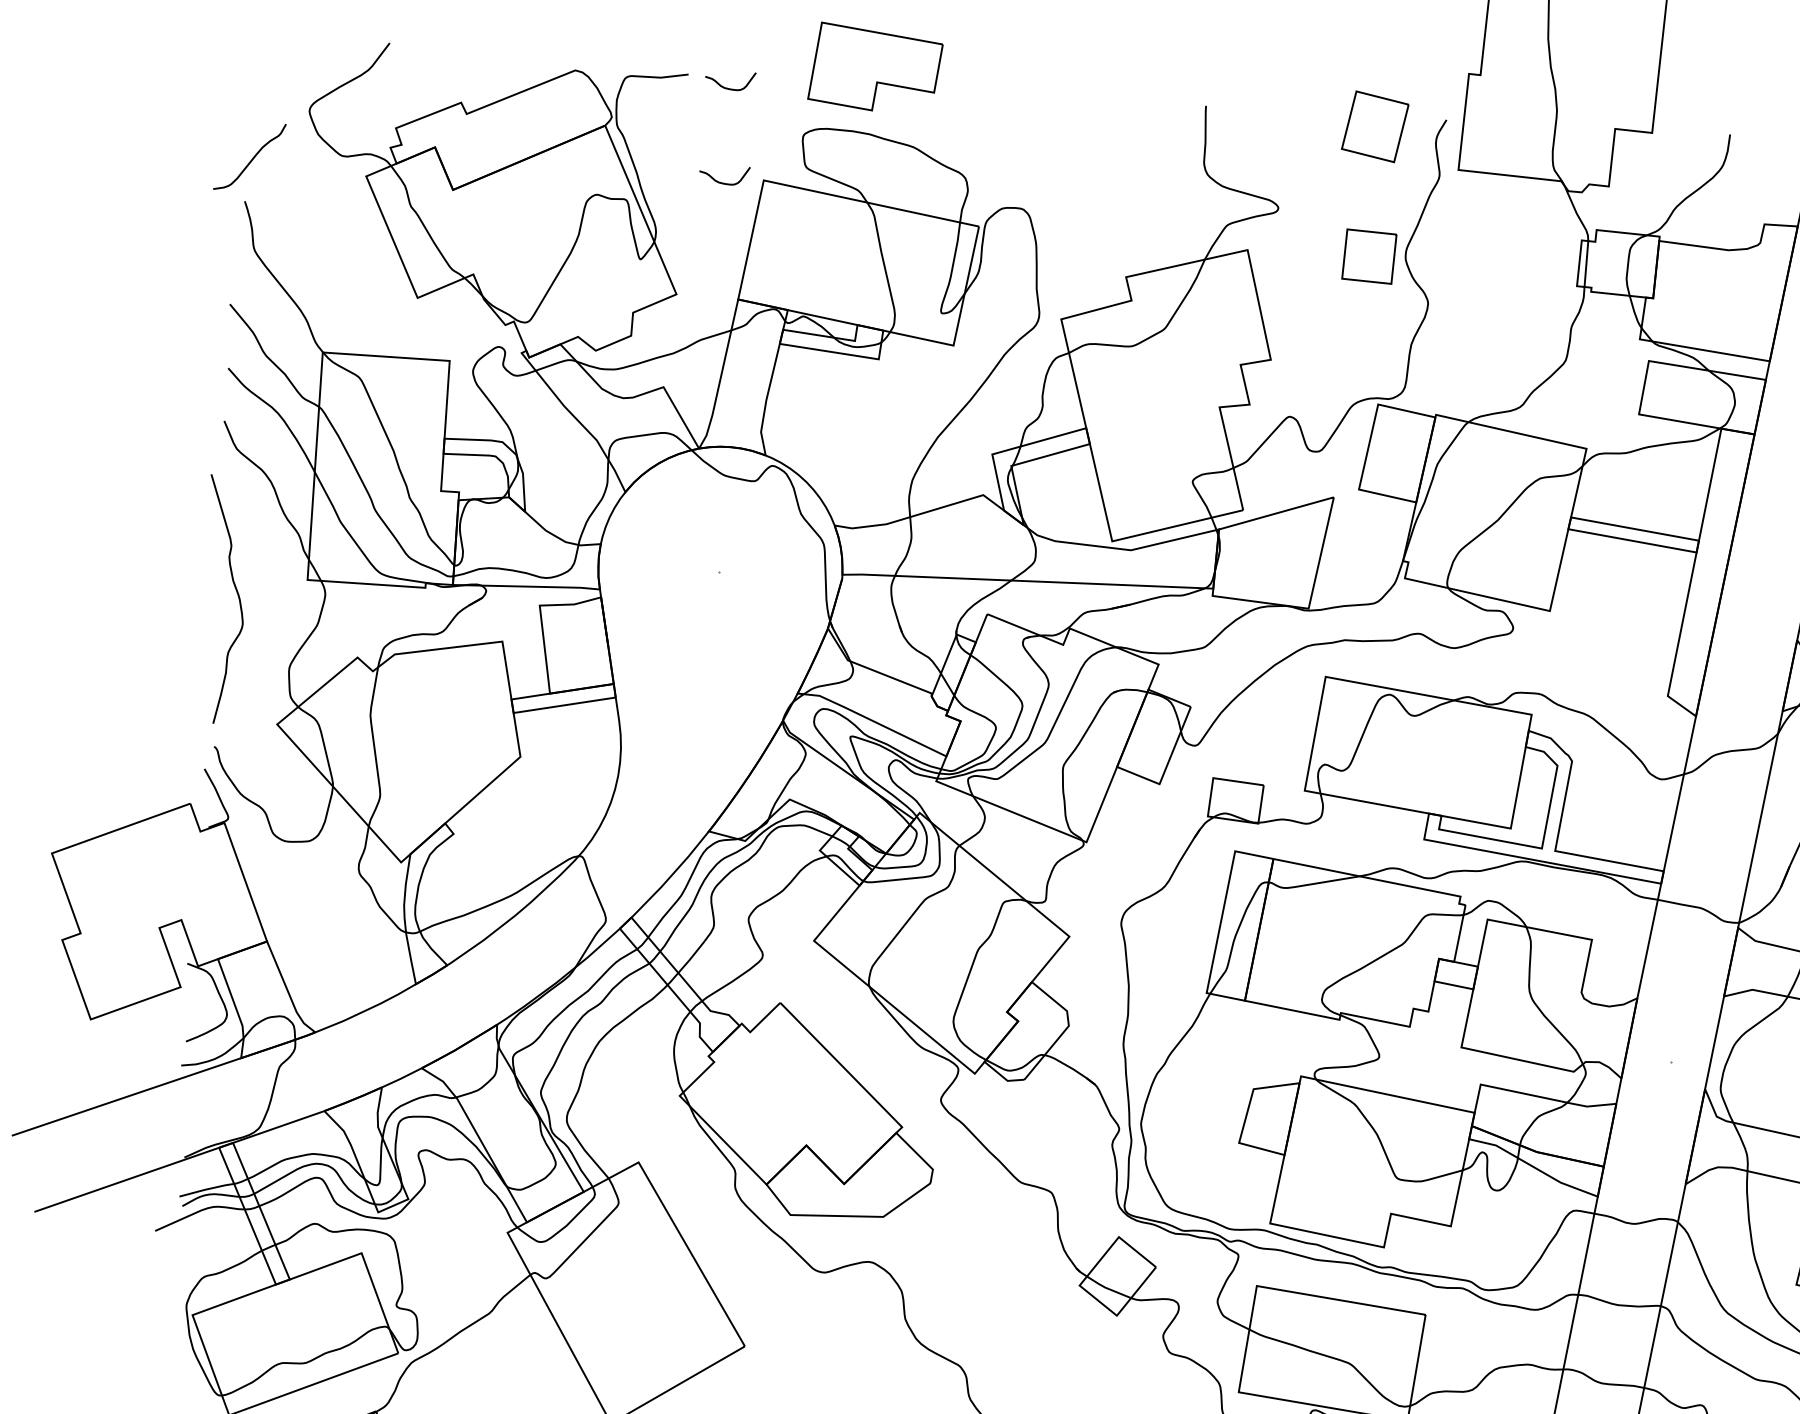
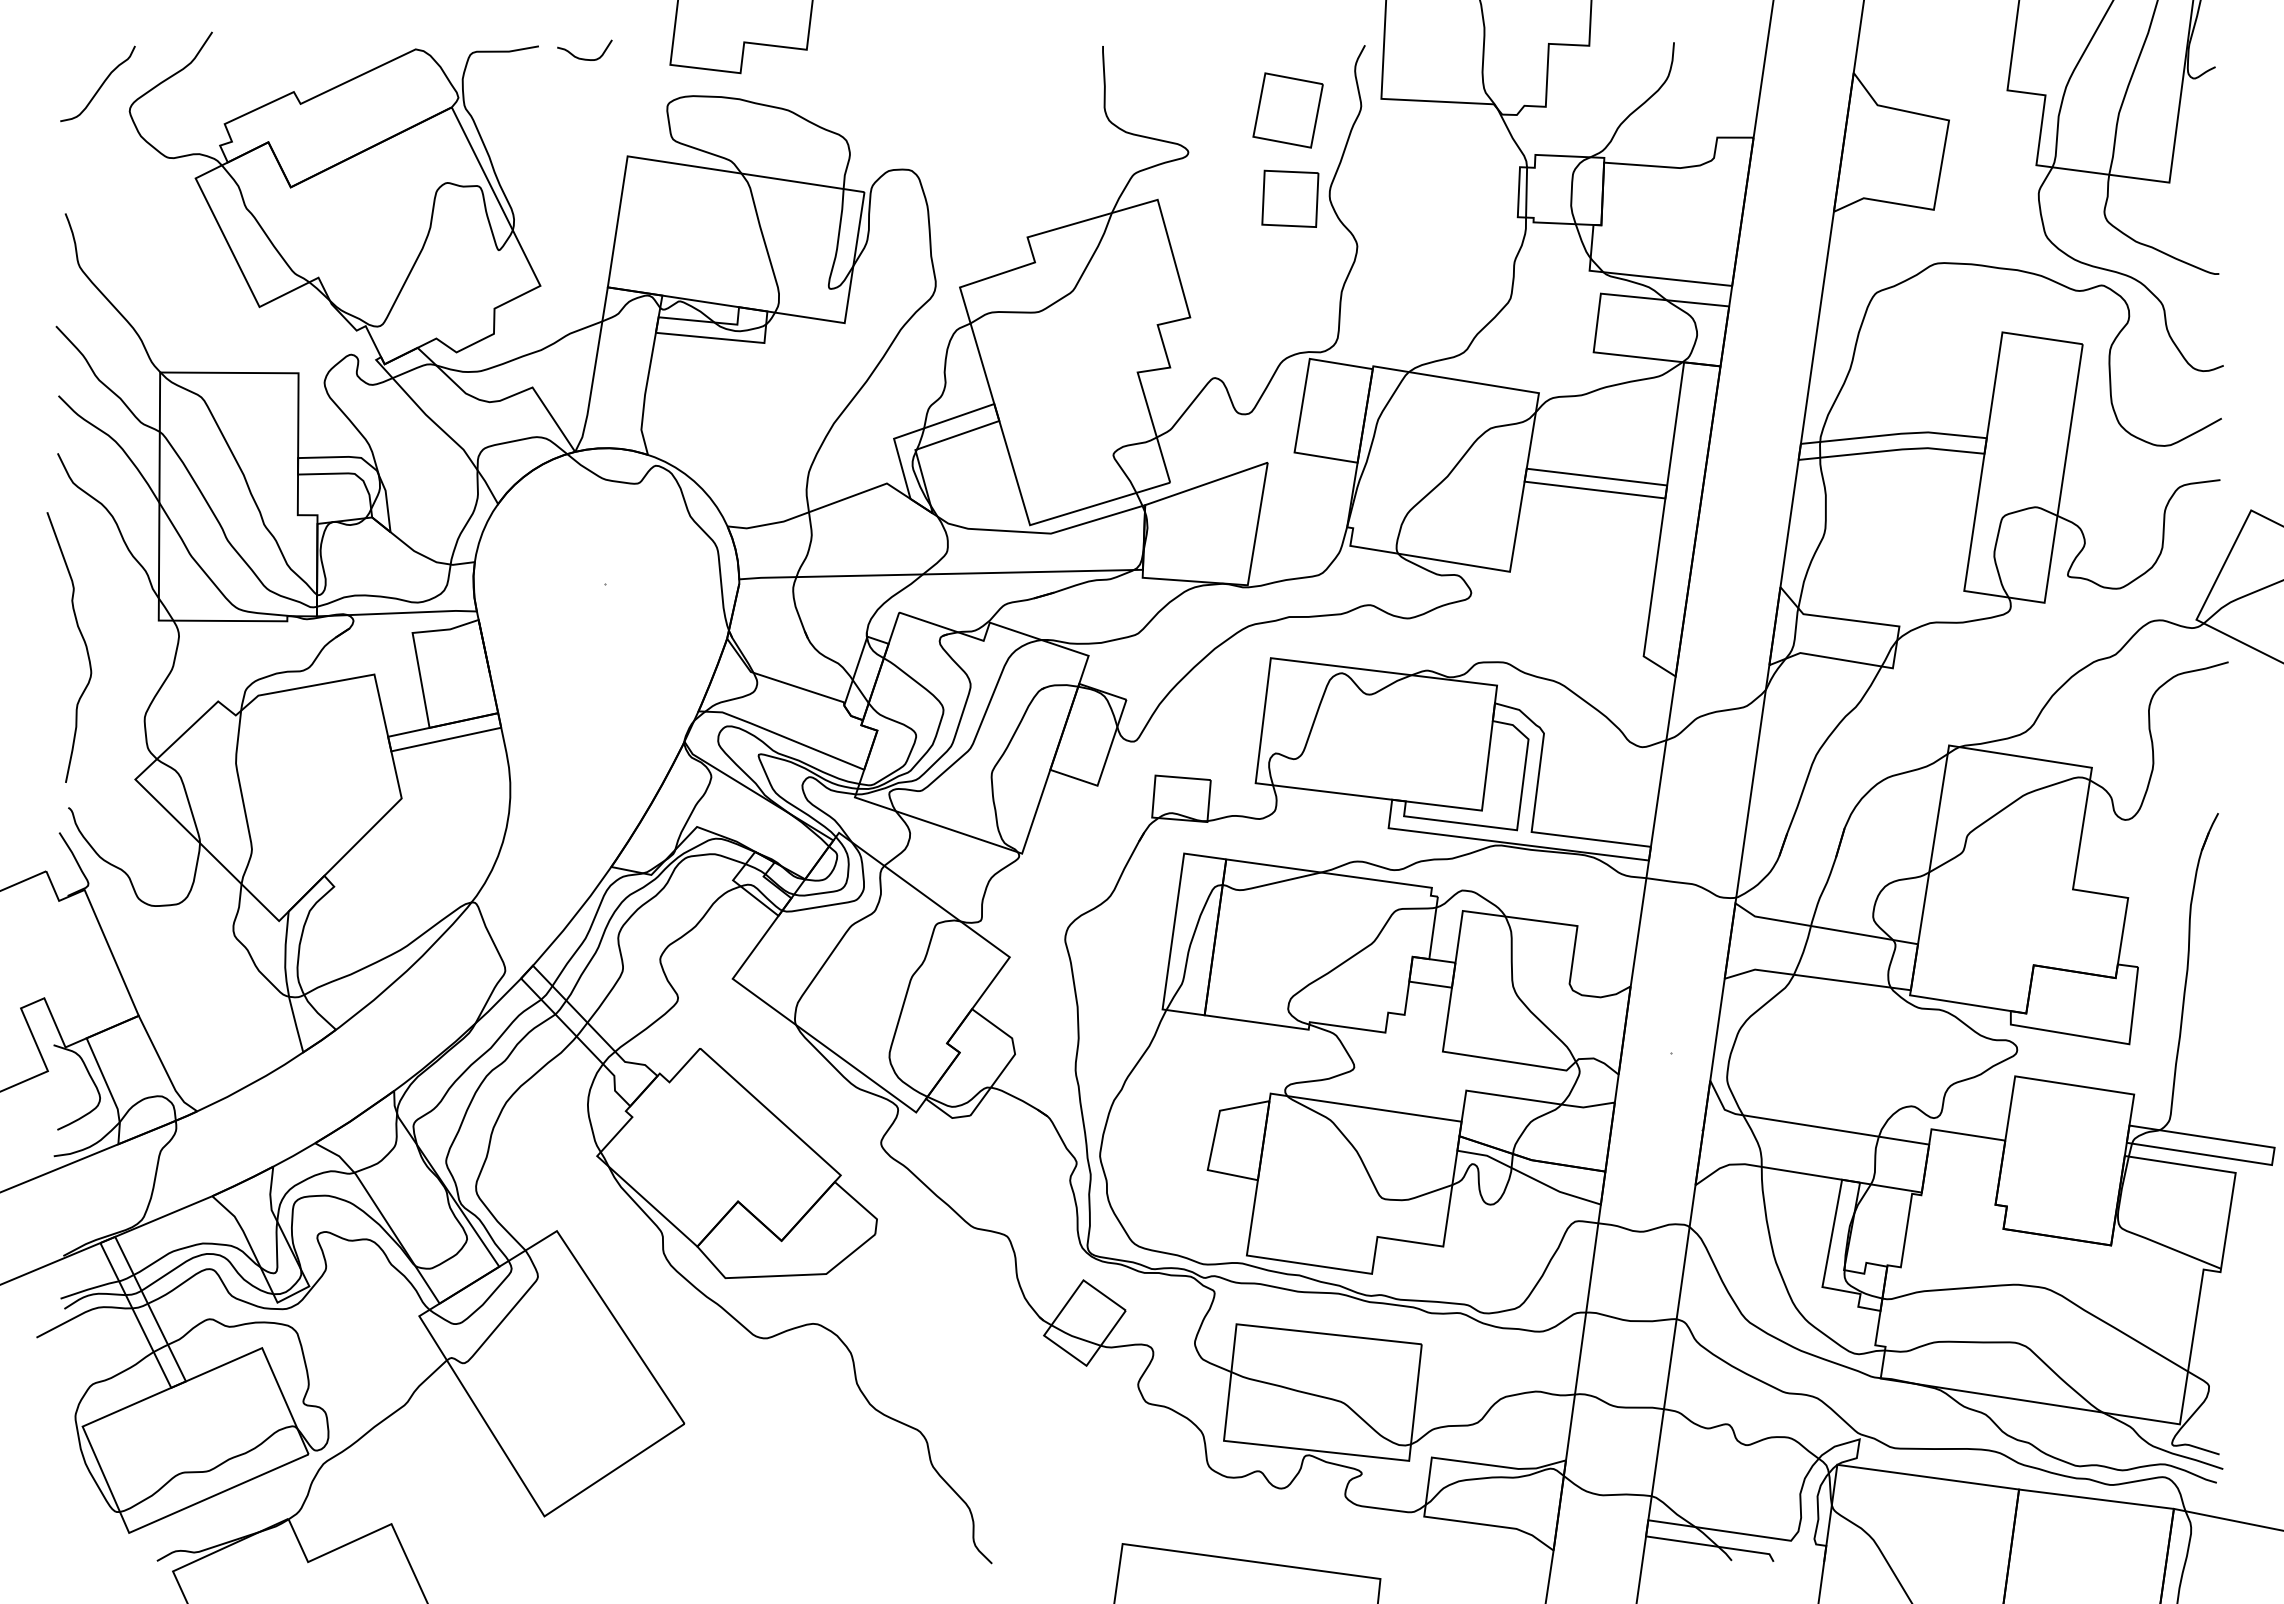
part: (1374, 126) -> (1287, 110), moved
curve: (252, 158) -> (100, 85), moved
curve: (723, 182) -> (584, 161), removed

